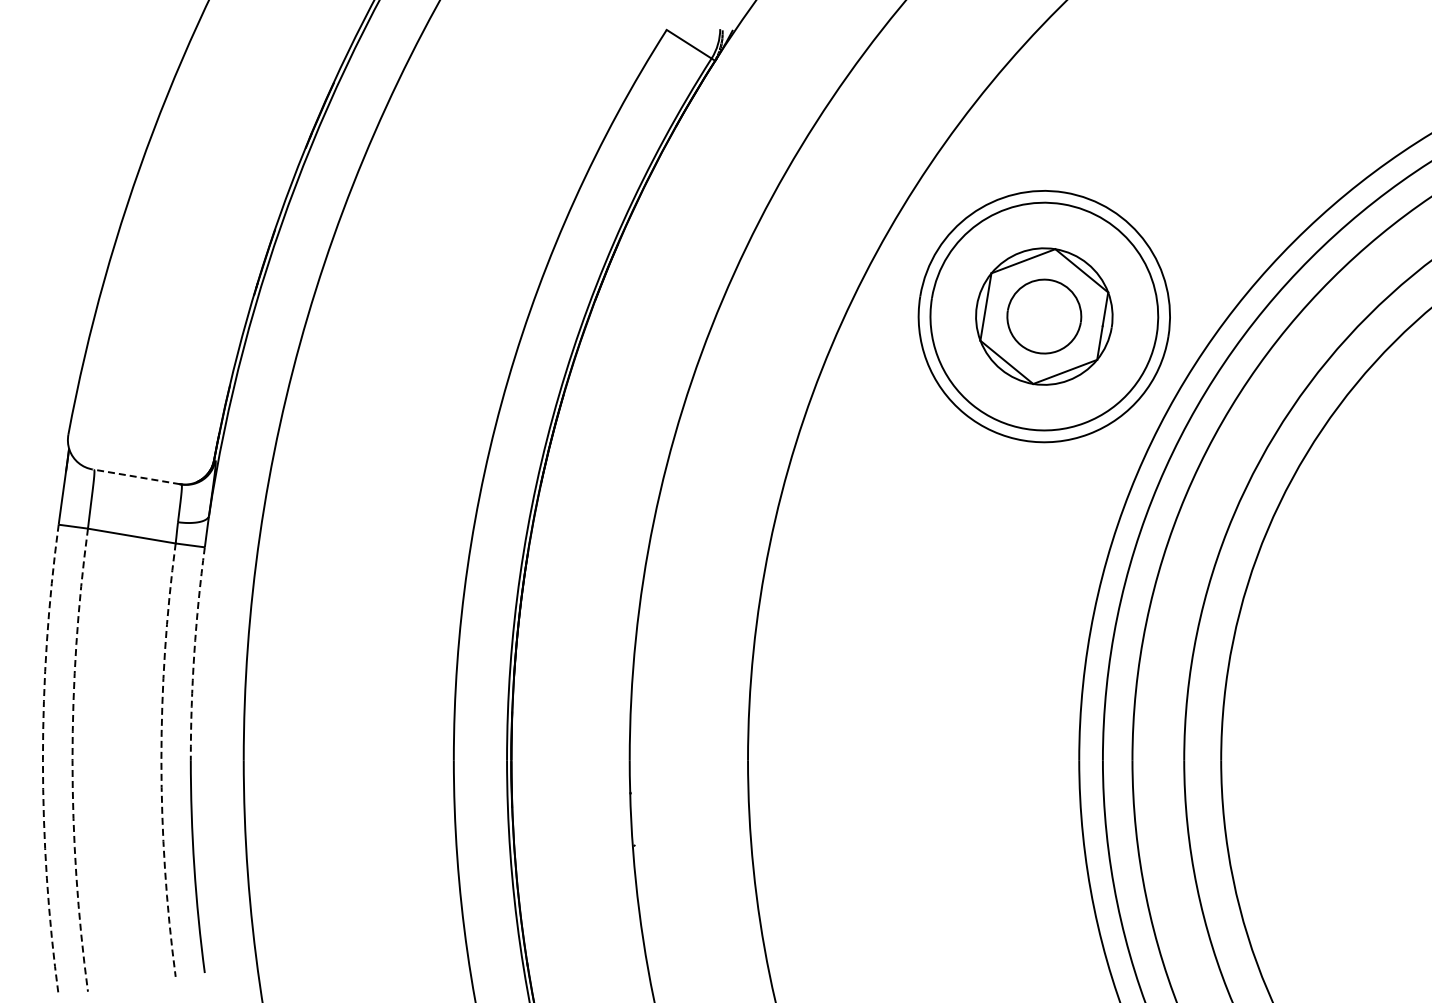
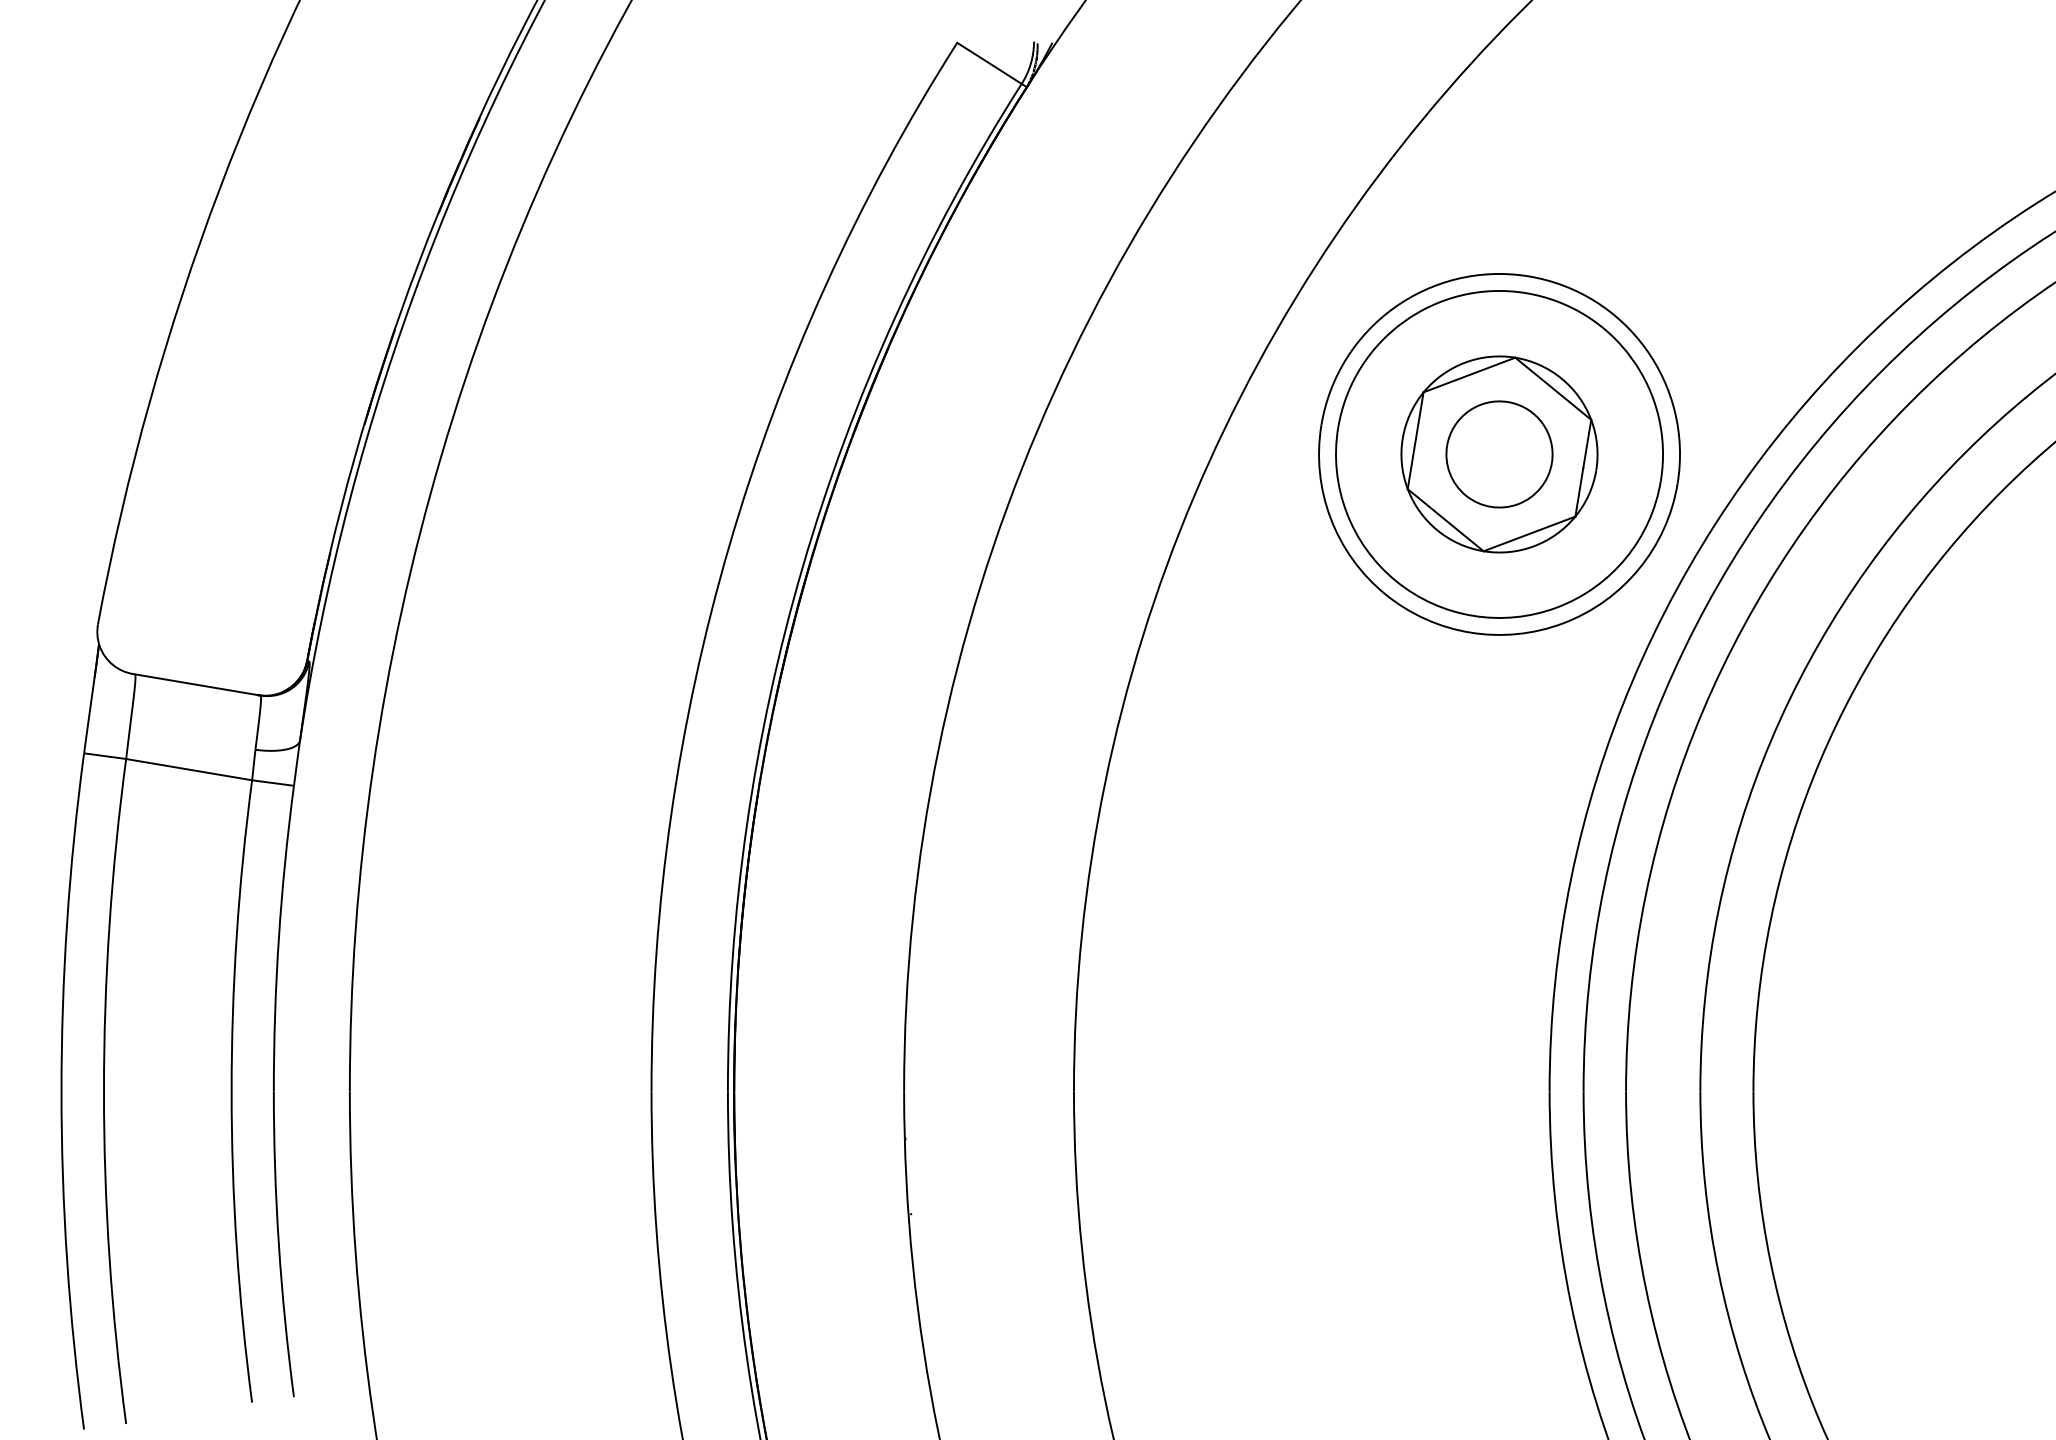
line: (135, 476) -> (194, 684), dashed -> solid
arc: (194, 653) -> (279, 938), dashed -> solid
arc: (42, 760) -> (60, 1091), dashed -> solid
arc: (72, 760) -> (103, 1091), dashed -> solid
arc: (161, 760) -> (231, 1091), dashed -> solid

